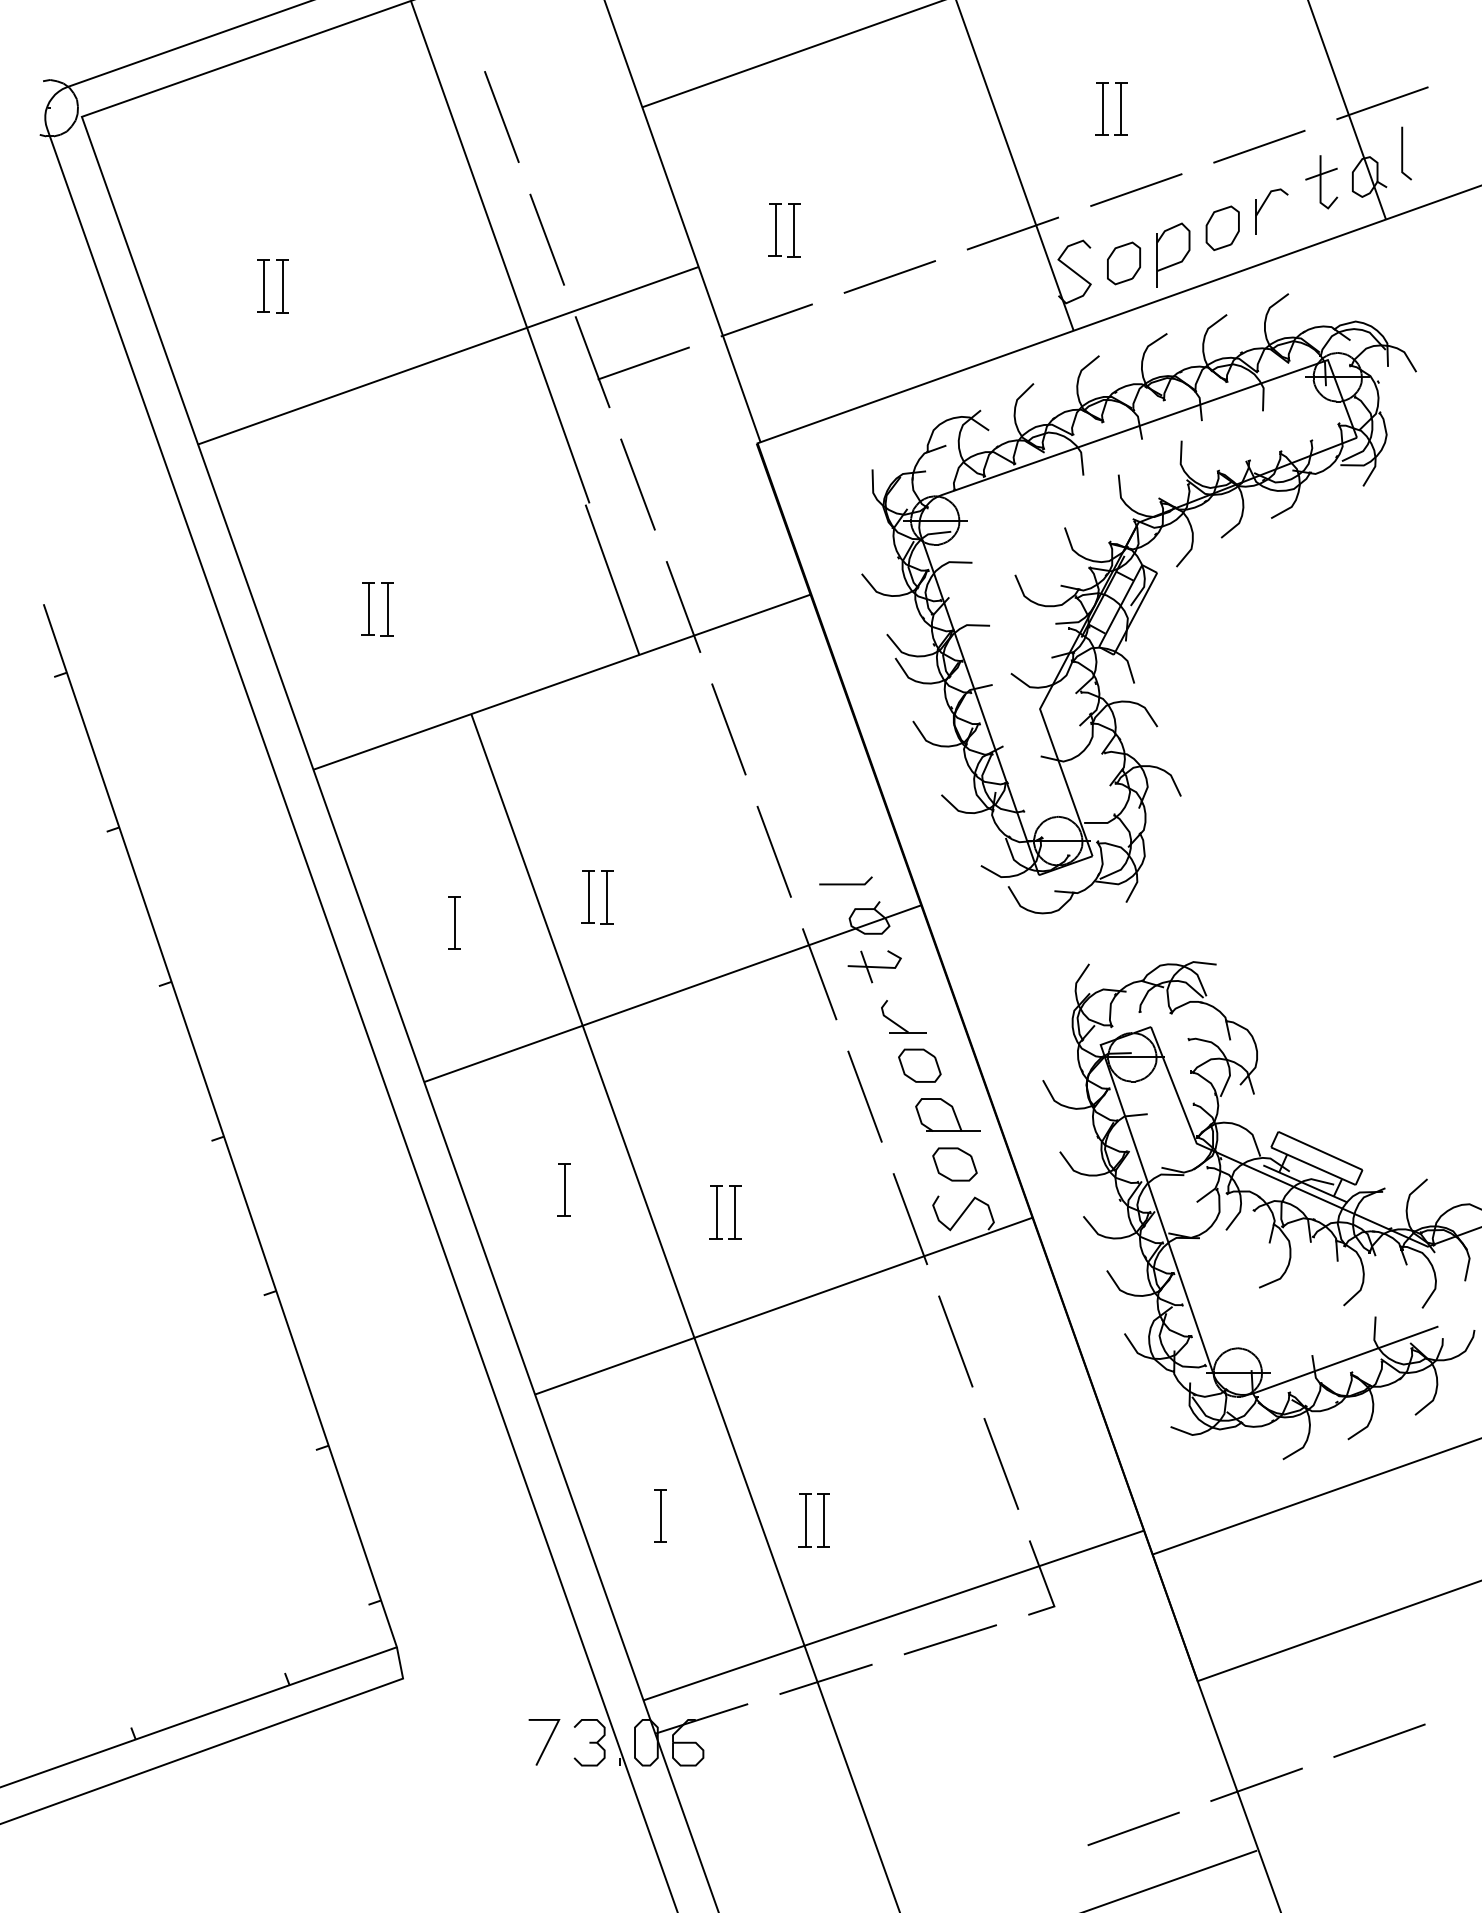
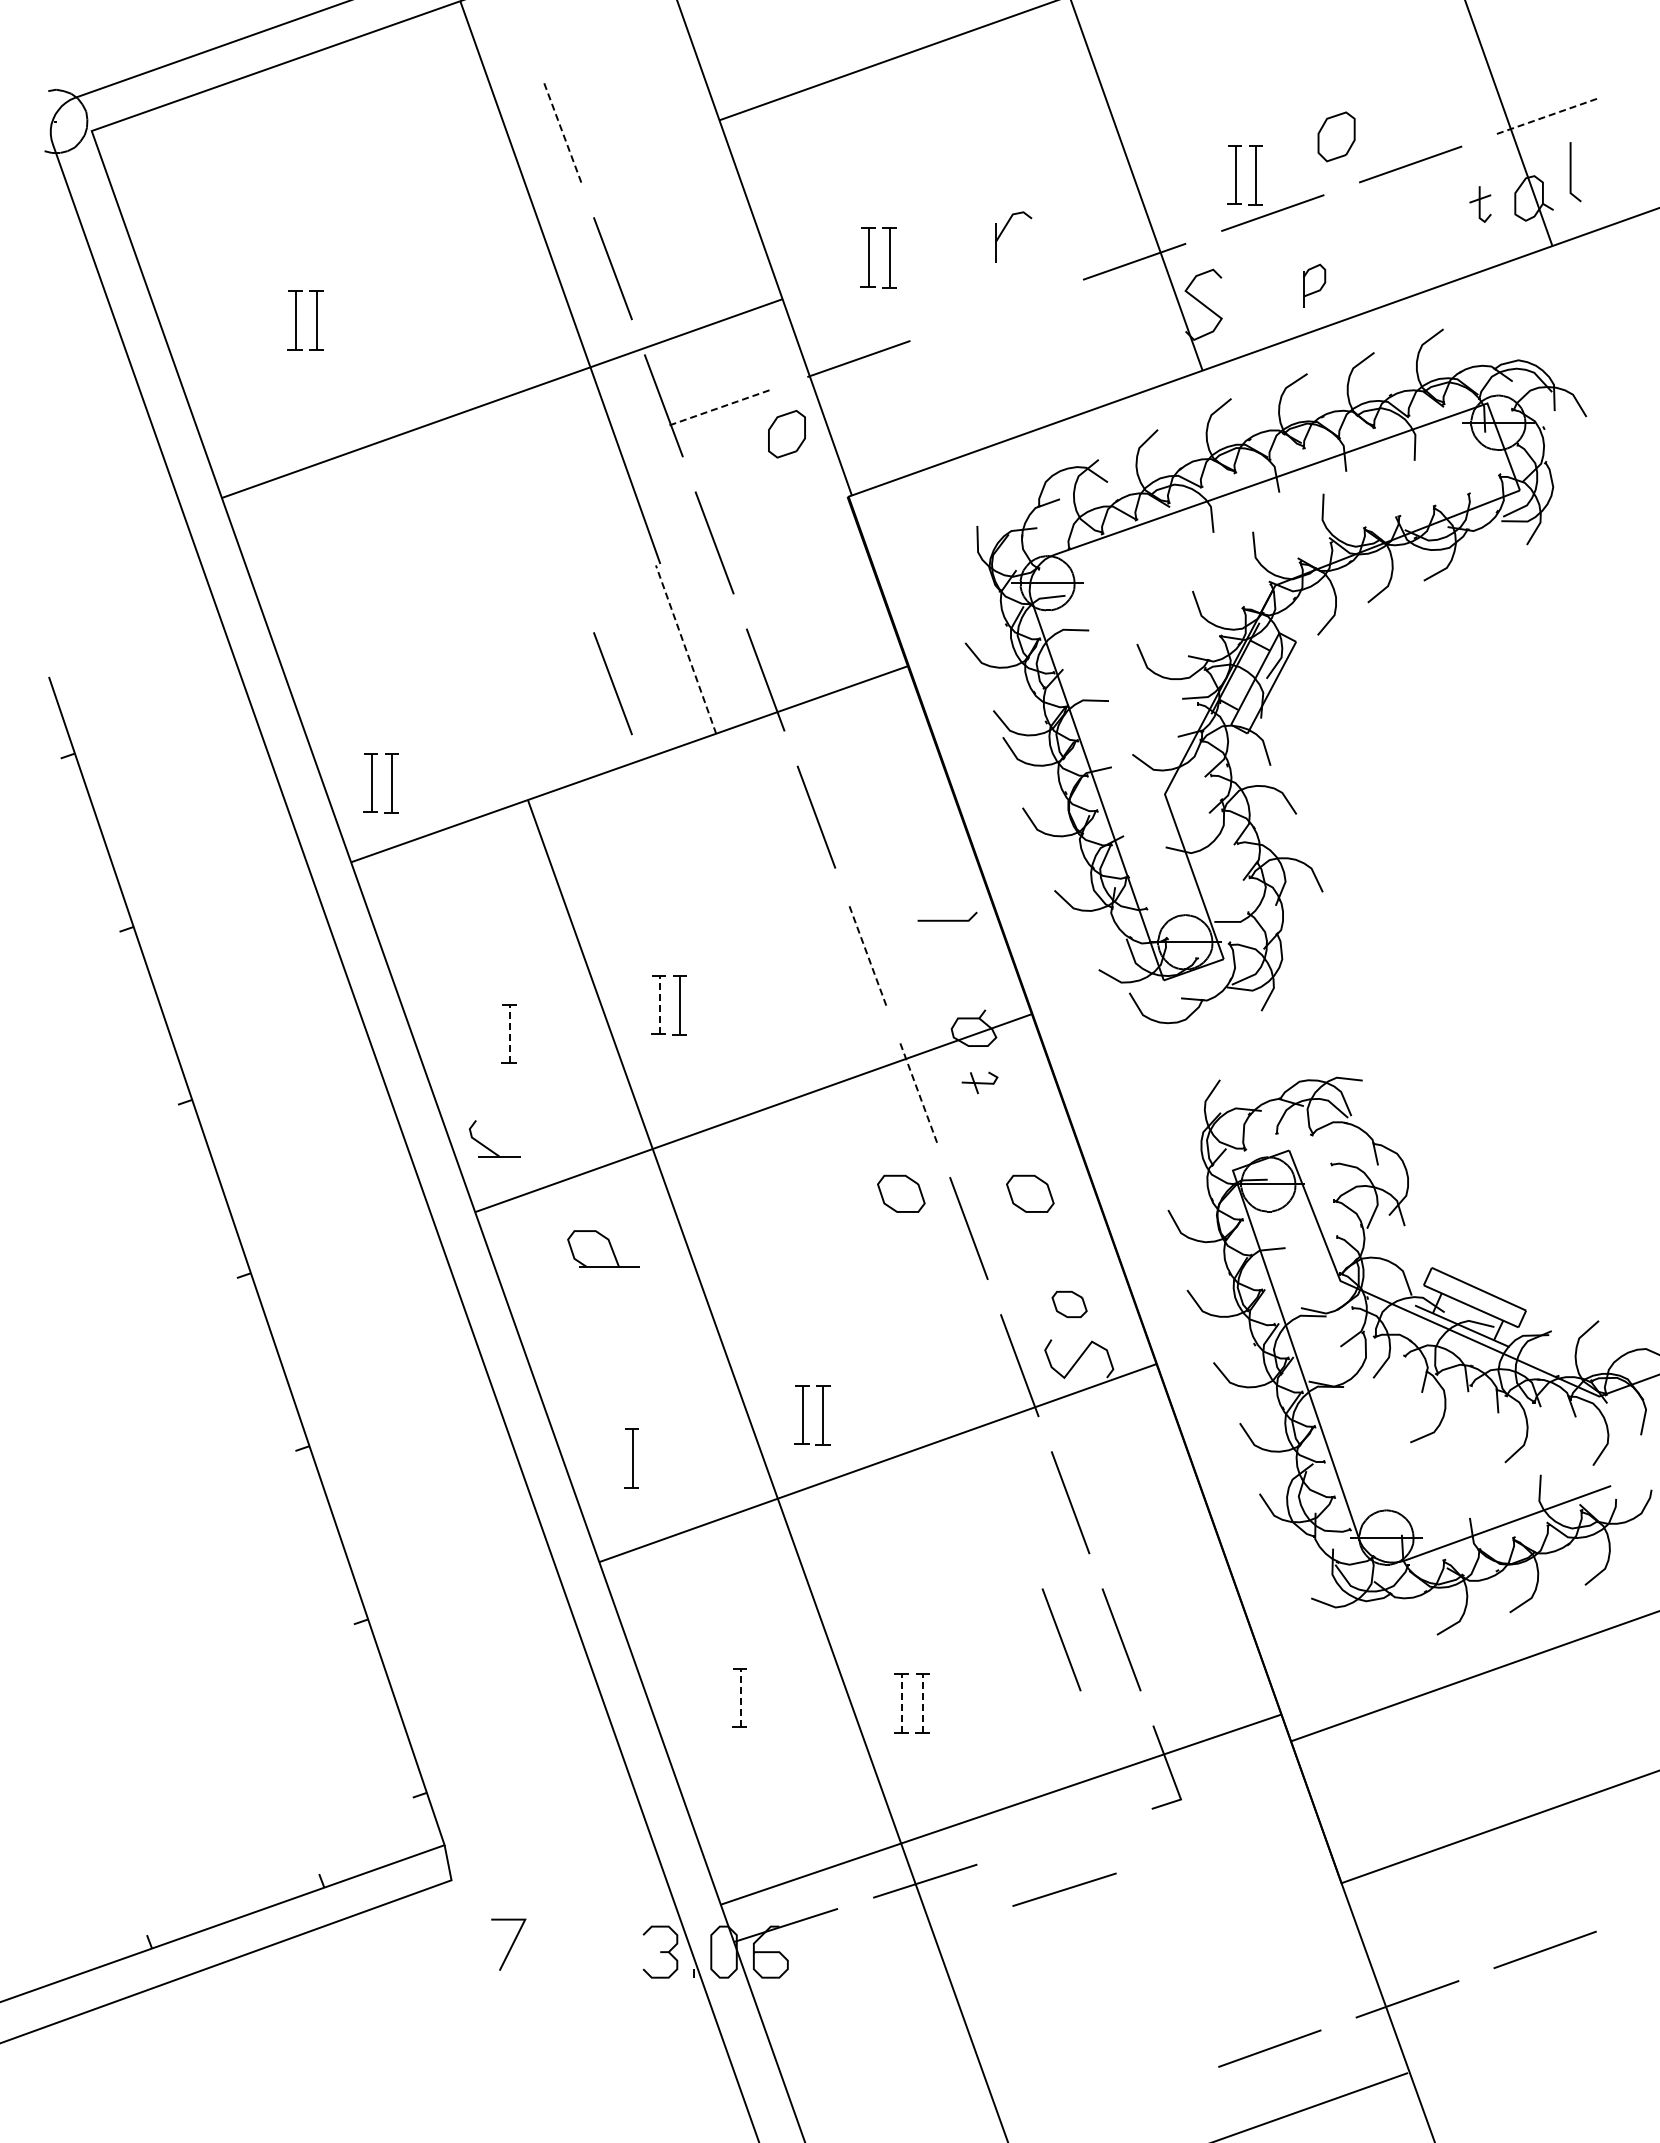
line: (1382, 102) -> (1548, 115), solid -> dashed
part: (1103, 109) -> (1236, 175), moved
line: (502, 117) -> (562, 131), solid -> dashed
part: (1321, 182) -> (1480, 204), size x0.6
part: (1263, 205) -> (1004, 230), moved
part: (1222, 227) -> (1336, 136), moved
part: (1173, 254) -> (1314, 285), size x0.6
part: (1123, 263) -> (786, 434), moved
line: (889, 277) -> (996, 310), removed
line: (643, 363) -> (720, 407), solid -> dashed
line: (612, 580) -> (686, 650), solid -> dashed
part: (370, 609) -> (372, 783), moved
line: (546, 610) -> (612, 683), added
line: (774, 852) -> (867, 954), solid -> dashed
line: (845, 883) -> (947, 919), moved
line: (588, 896) -> (659, 1004), solid -> dashed
line: (455, 922) -> (510, 1033), solid -> dashed
part: (874, 966) -> (979, 1082), size x0.6
line: (819, 973) -> (917, 1090), solid -> dashed
part: (898, 1024) -> (488, 1147), moved
part: (804, 1065) -> (901, 1193), added
part: (947, 1114) -> (603, 1248), moved
part: (954, 1164) -> (1069, 1304), size x0.7
part: (563, 1190) -> (631, 1458), moved
part: (717, 1212) -> (803, 1415), moved
line: (947, 1463) -> (1061, 1639), added
line: (661, 1515) -> (740, 1697), solid -> dashed
line: (805, 1519) -> (902, 1702), solid -> dashed
line: (823, 1519) -> (922, 1702), solid -> dashed
line: (950, 1639) -> (1064, 1889), moved
line: (545, 1743) -> (510, 1946), moved

